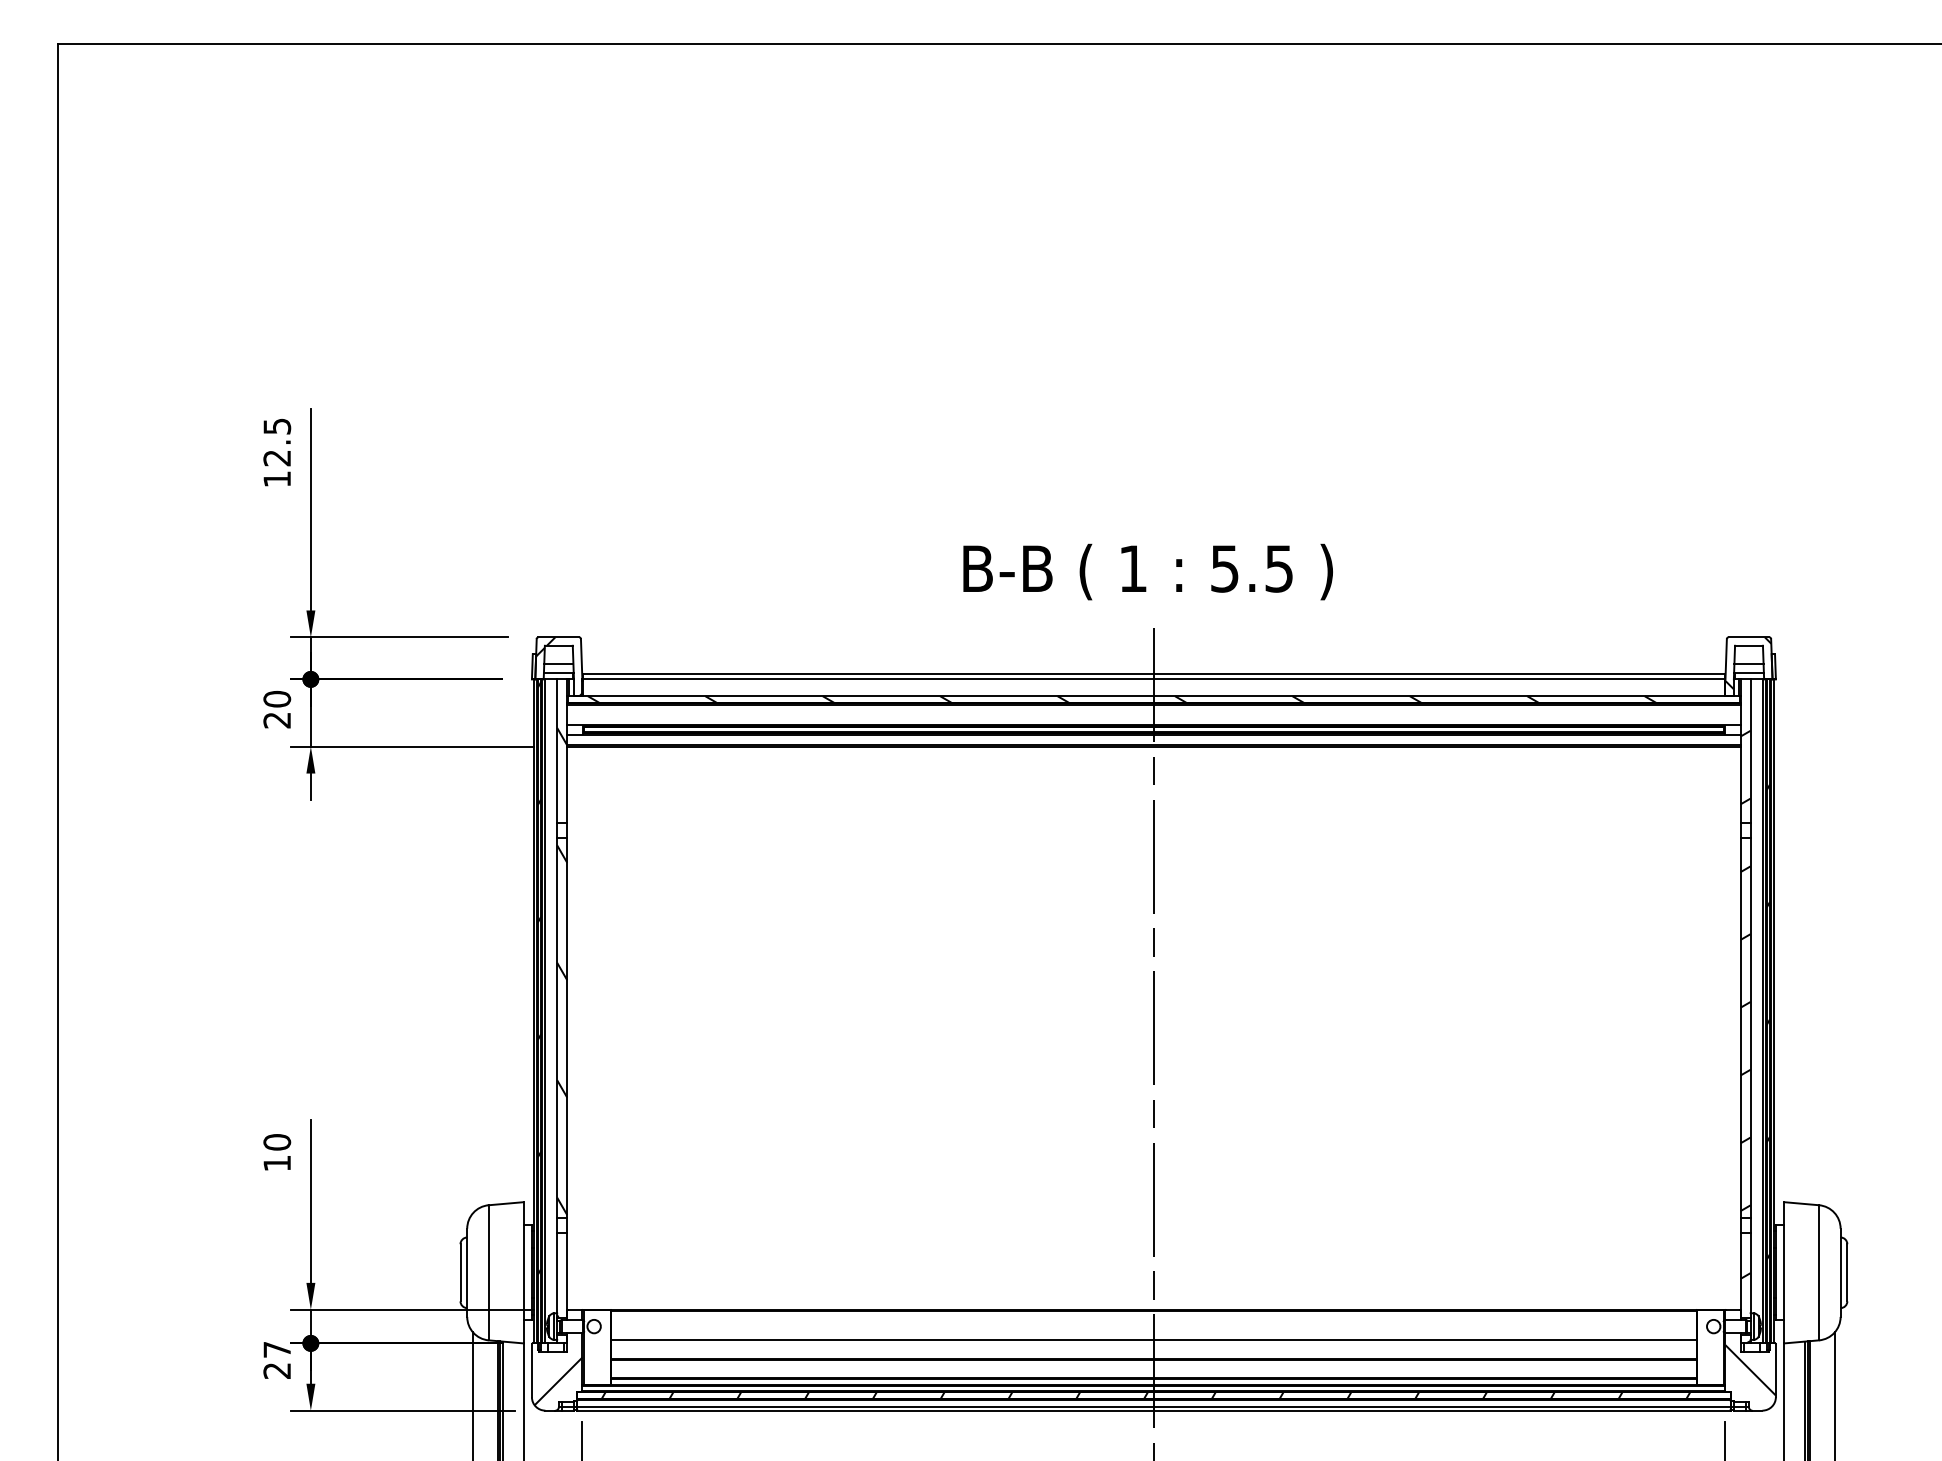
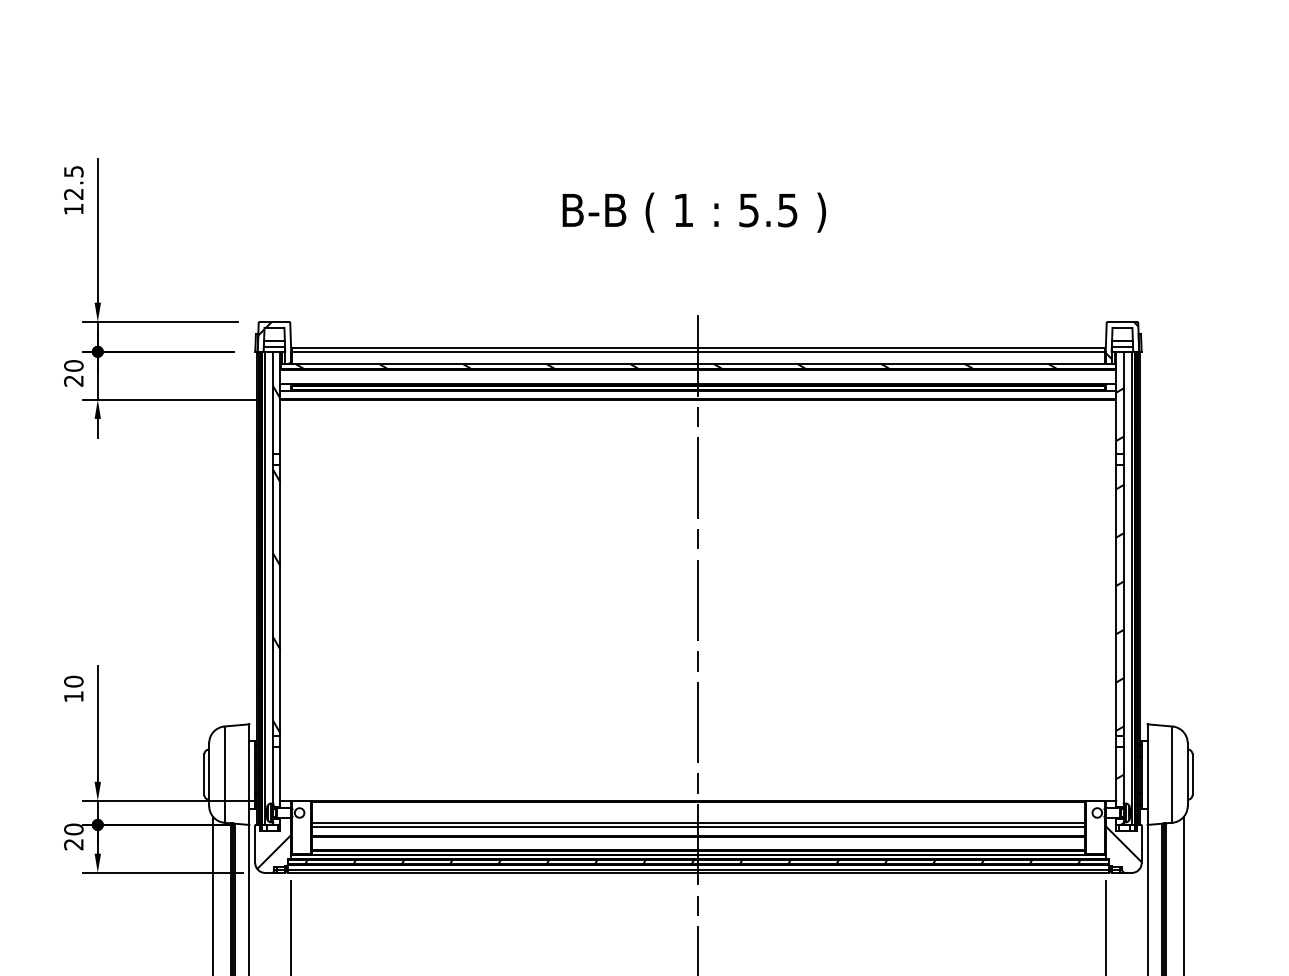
text: (1147, 571) -> (693, 212), moved
line: (1153, 1346) -> (698, 827), added
text: (277, 1349) -> (74, 829), 27 -> 20

